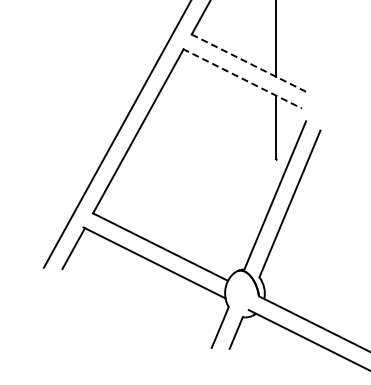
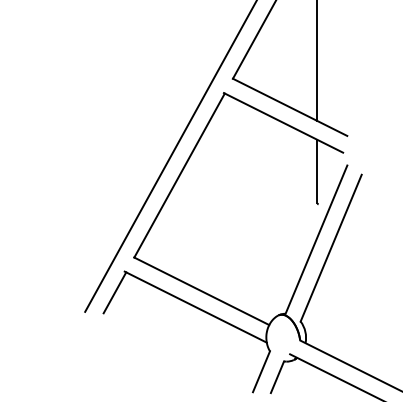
line: (249, 63) -> (290, 107), dashed -> solid
line: (242, 78) -> (283, 122), dashed -> solid

